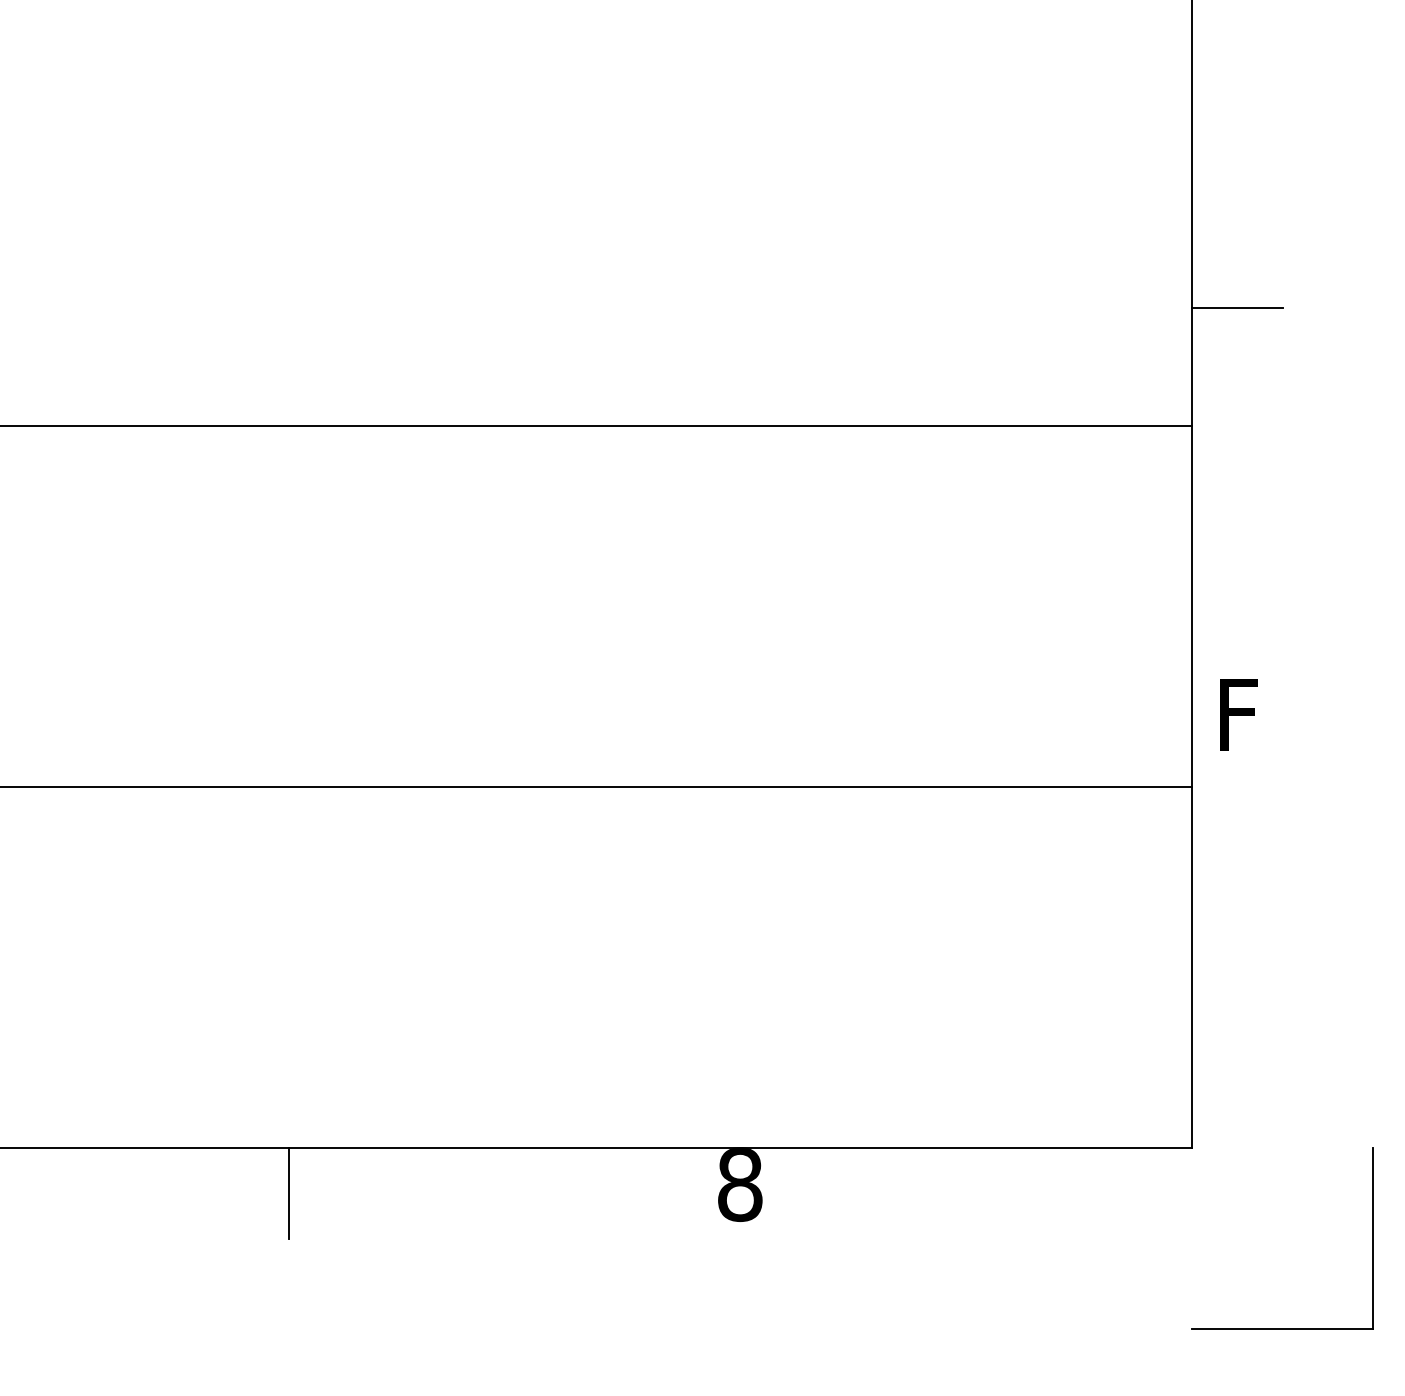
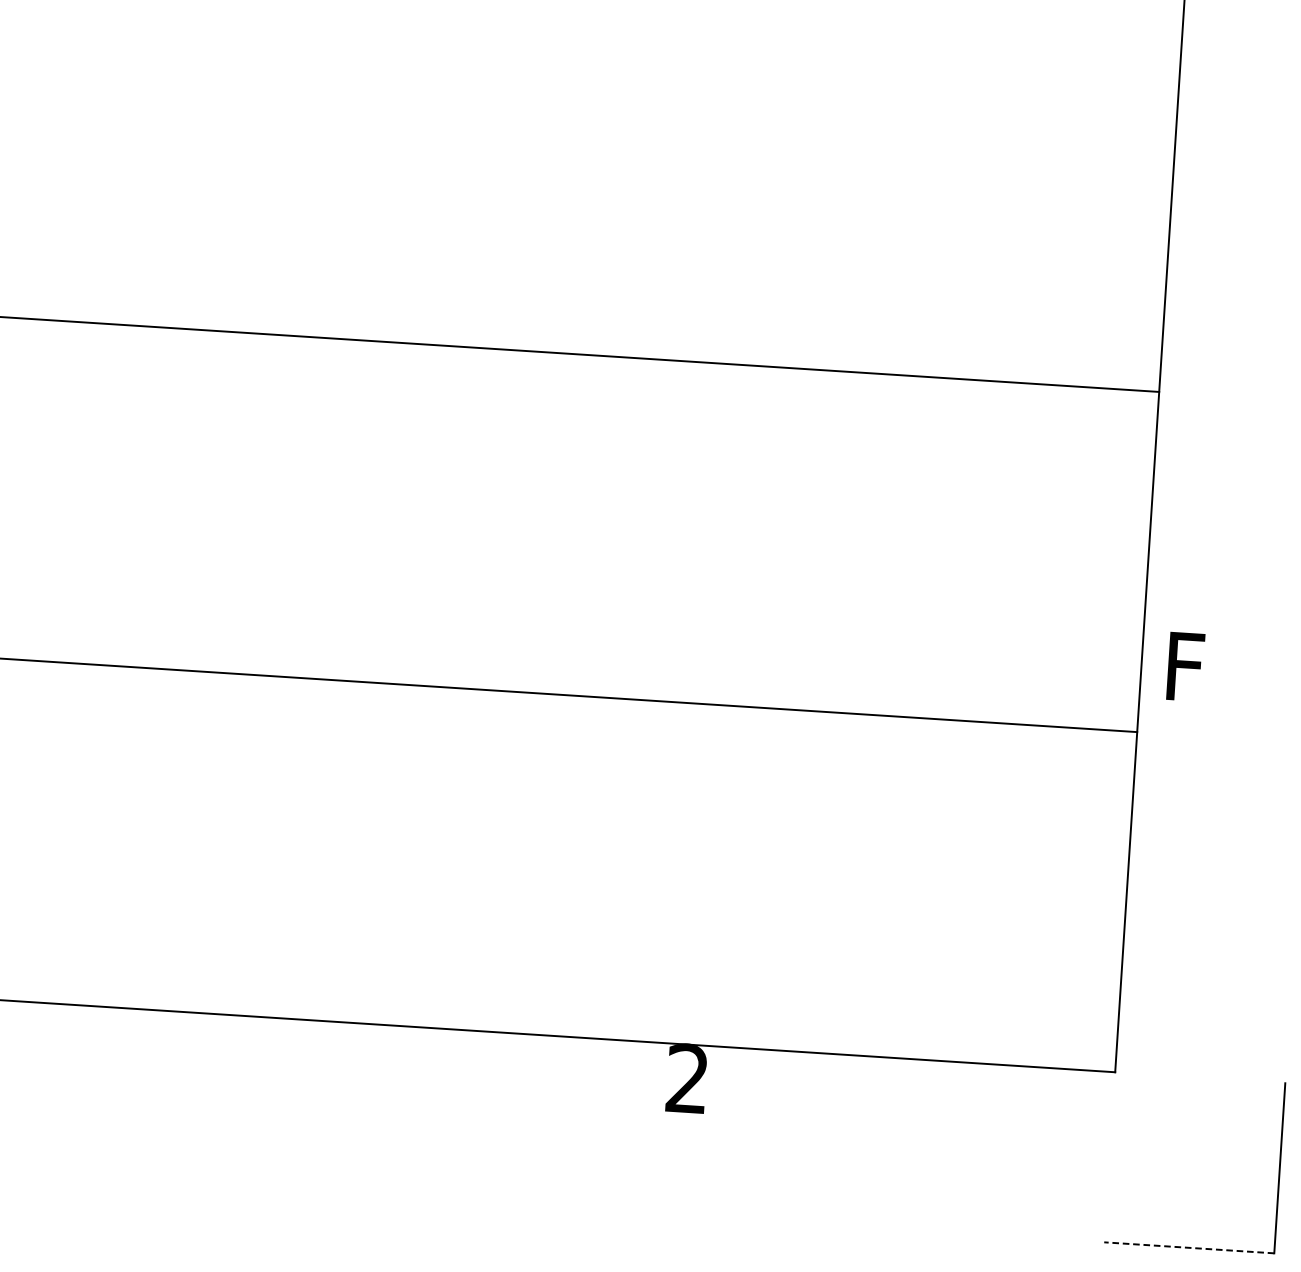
line: (1237, 308) -> (1209, 284), removed
text: (740, 1185) -> (687, 1079), 8 -> 2
line: (288, 1193) -> (262, 1059), removed
line: (1282, 1329) -> (1189, 1248), solid -> dashed

